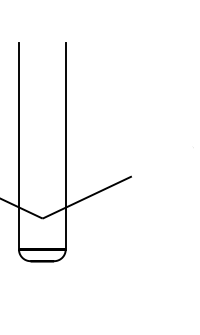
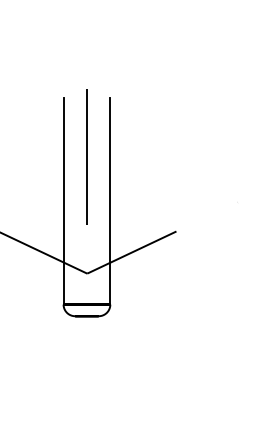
line: (41, 101) -> (86, 156), added

